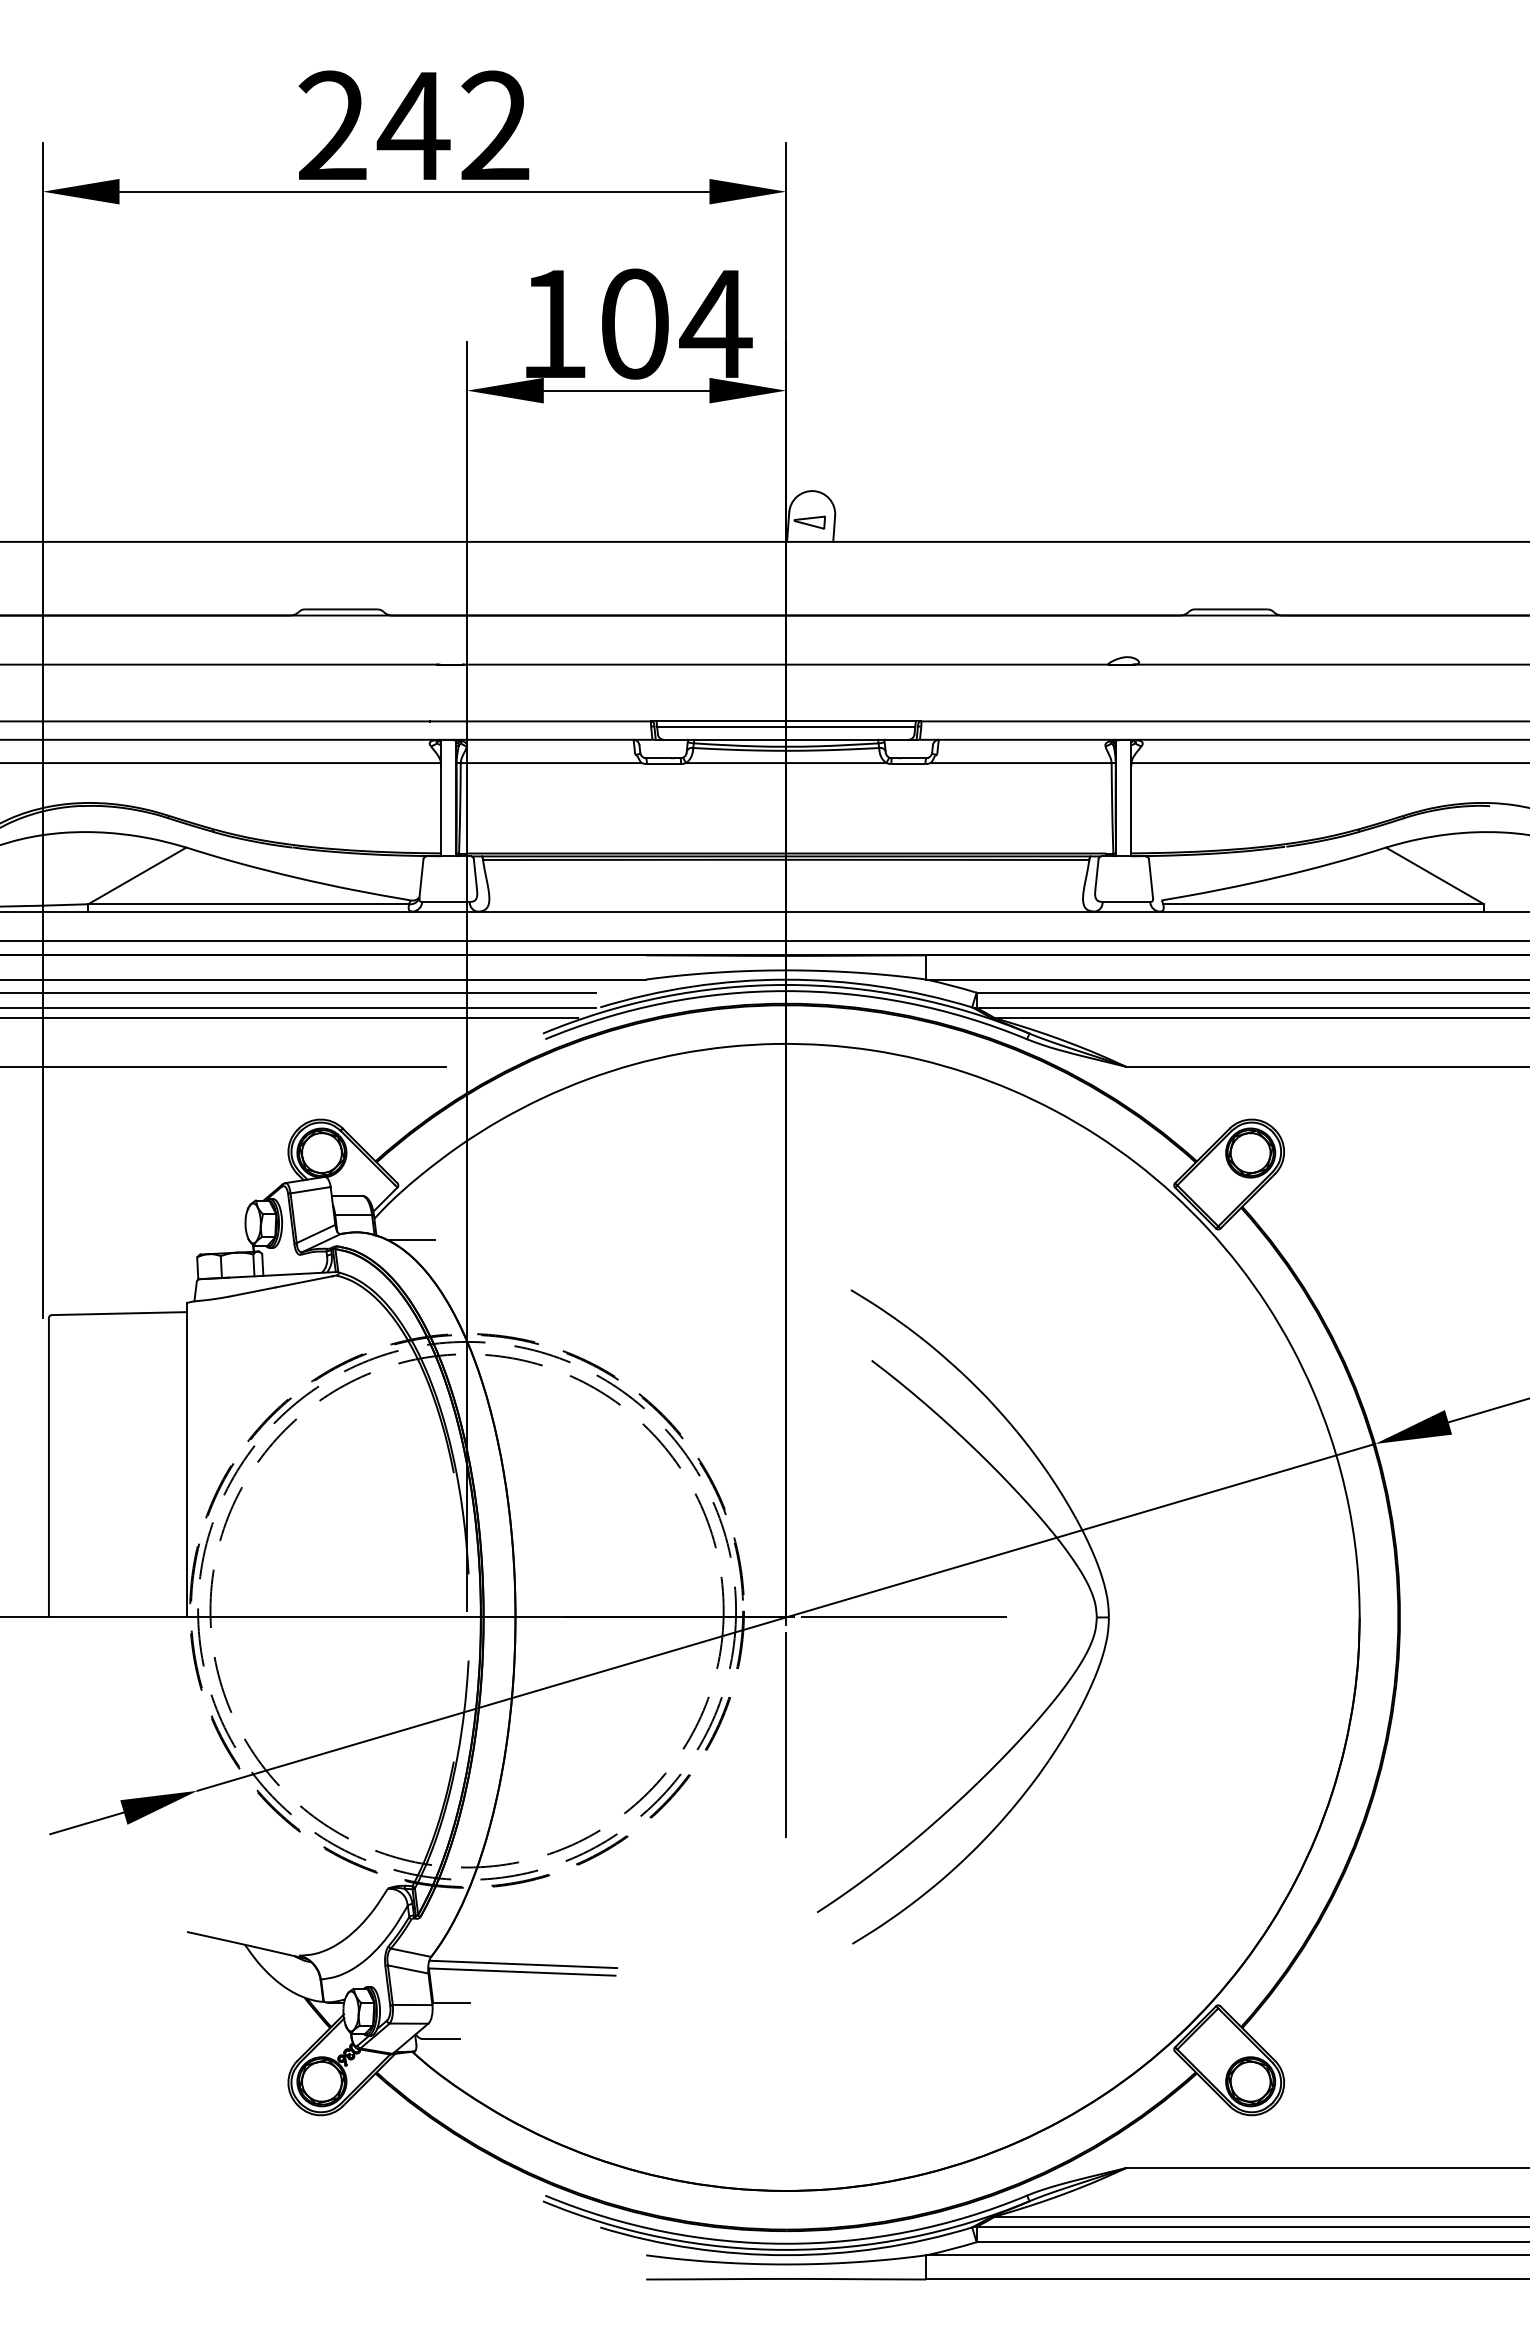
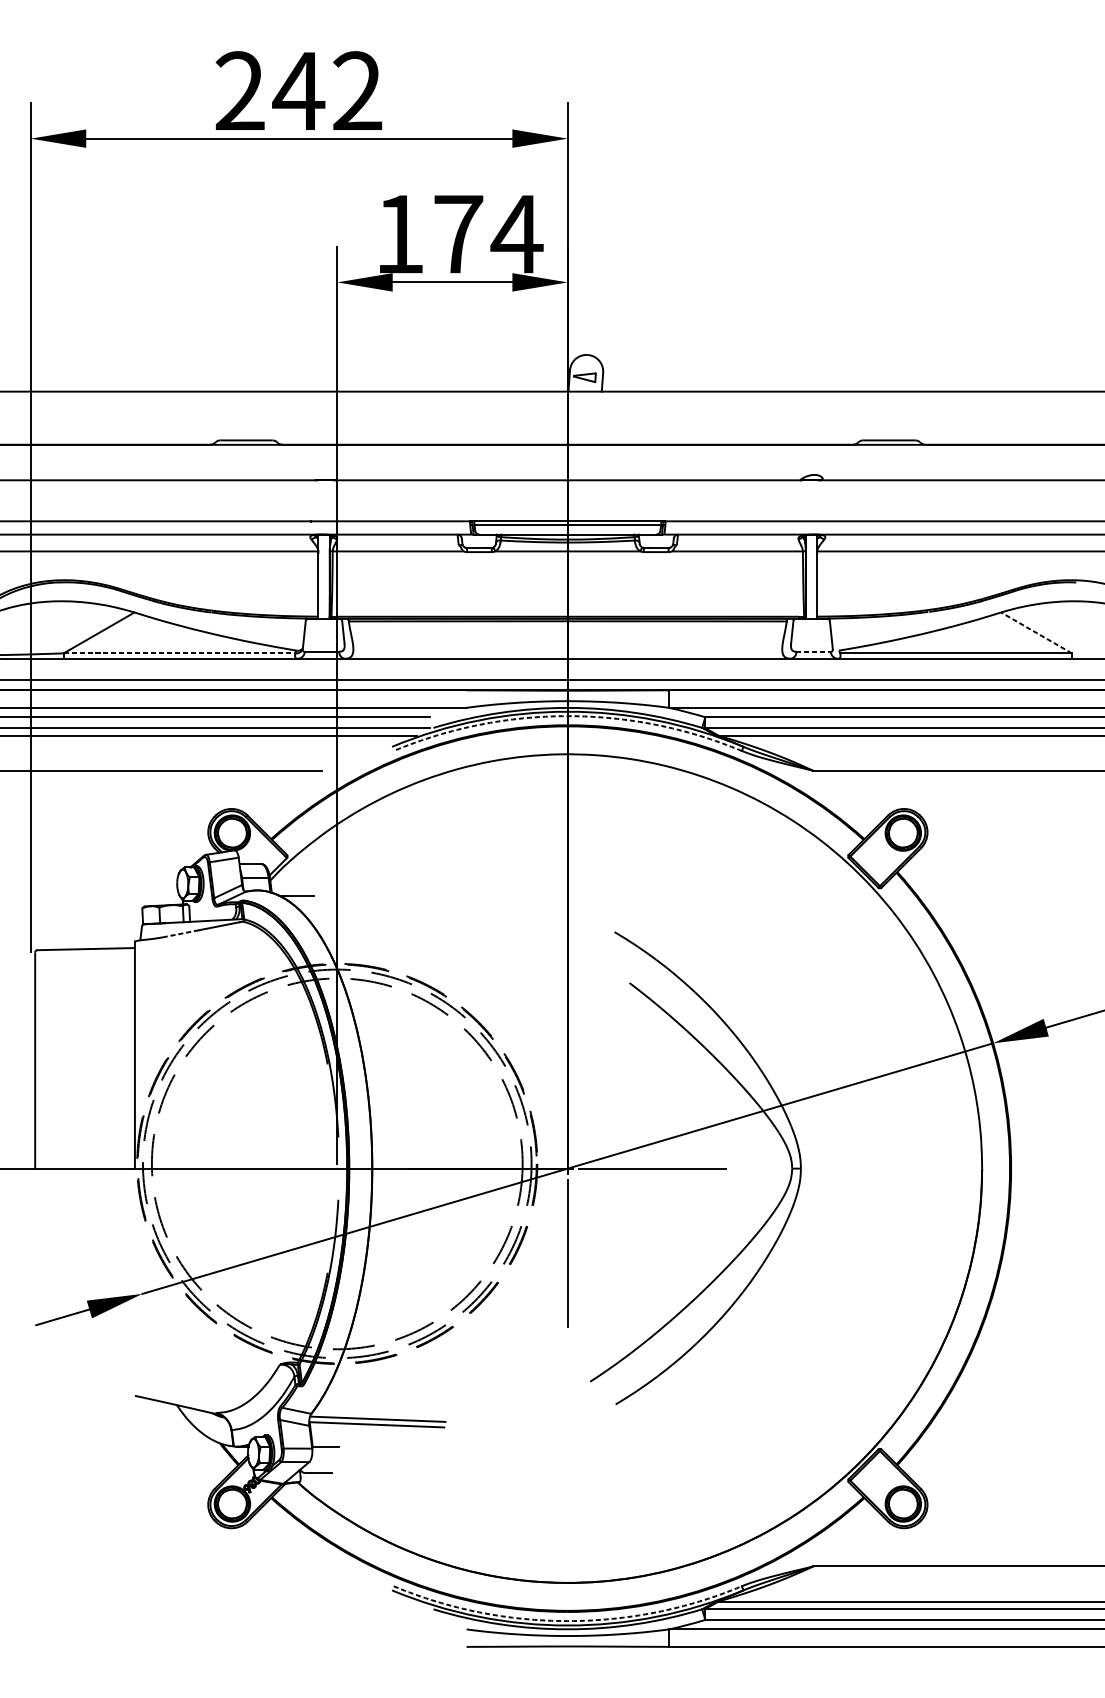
text: (635, 323) -> (458, 233), 104 -> 174
line: (1435, 875) -> (1036, 632), solid -> dashed
line: (1126, 902) -> (813, 652), solid -> dashed
line: (249, 904) -> (180, 653), solid -> dashed
arc: (786, 991) -> (568, 716), solid -> dashed
line: (252, 1292) -> (182, 933), solid -> dashed
arc: (786, 2243) -> (568, 1620), solid -> dashed

